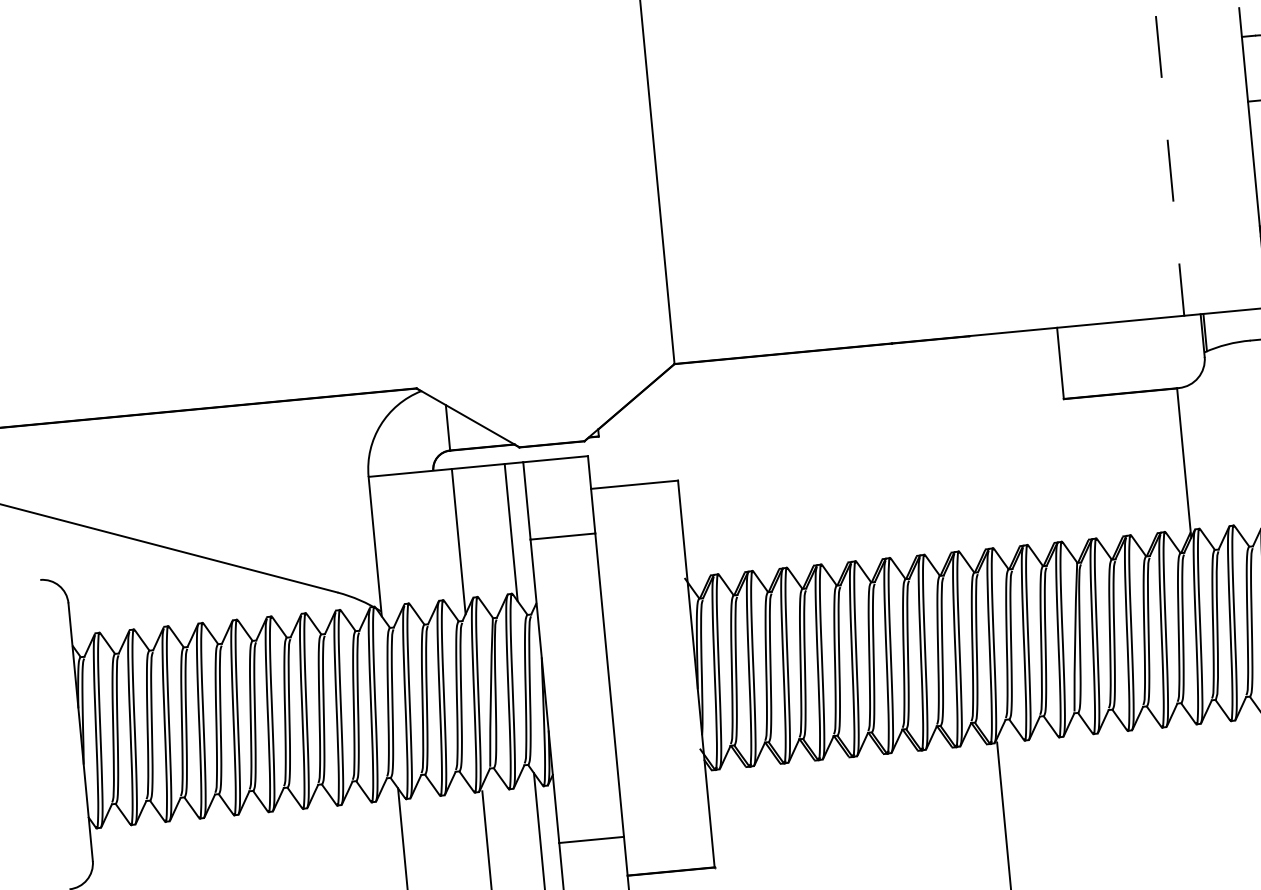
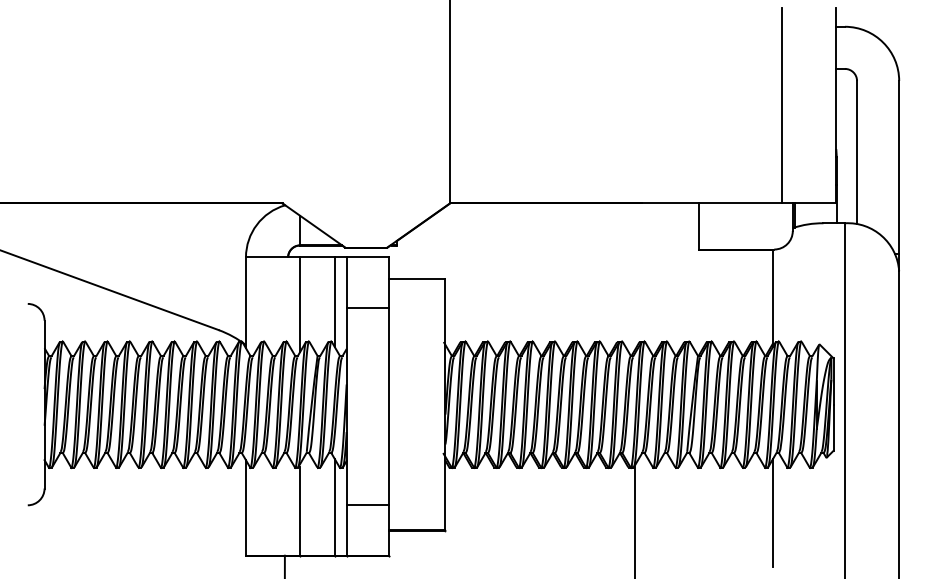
line: (1170, 165) -> (782, 105), dashed -> solid
line: (1215, 792) -> (773, 512), added

